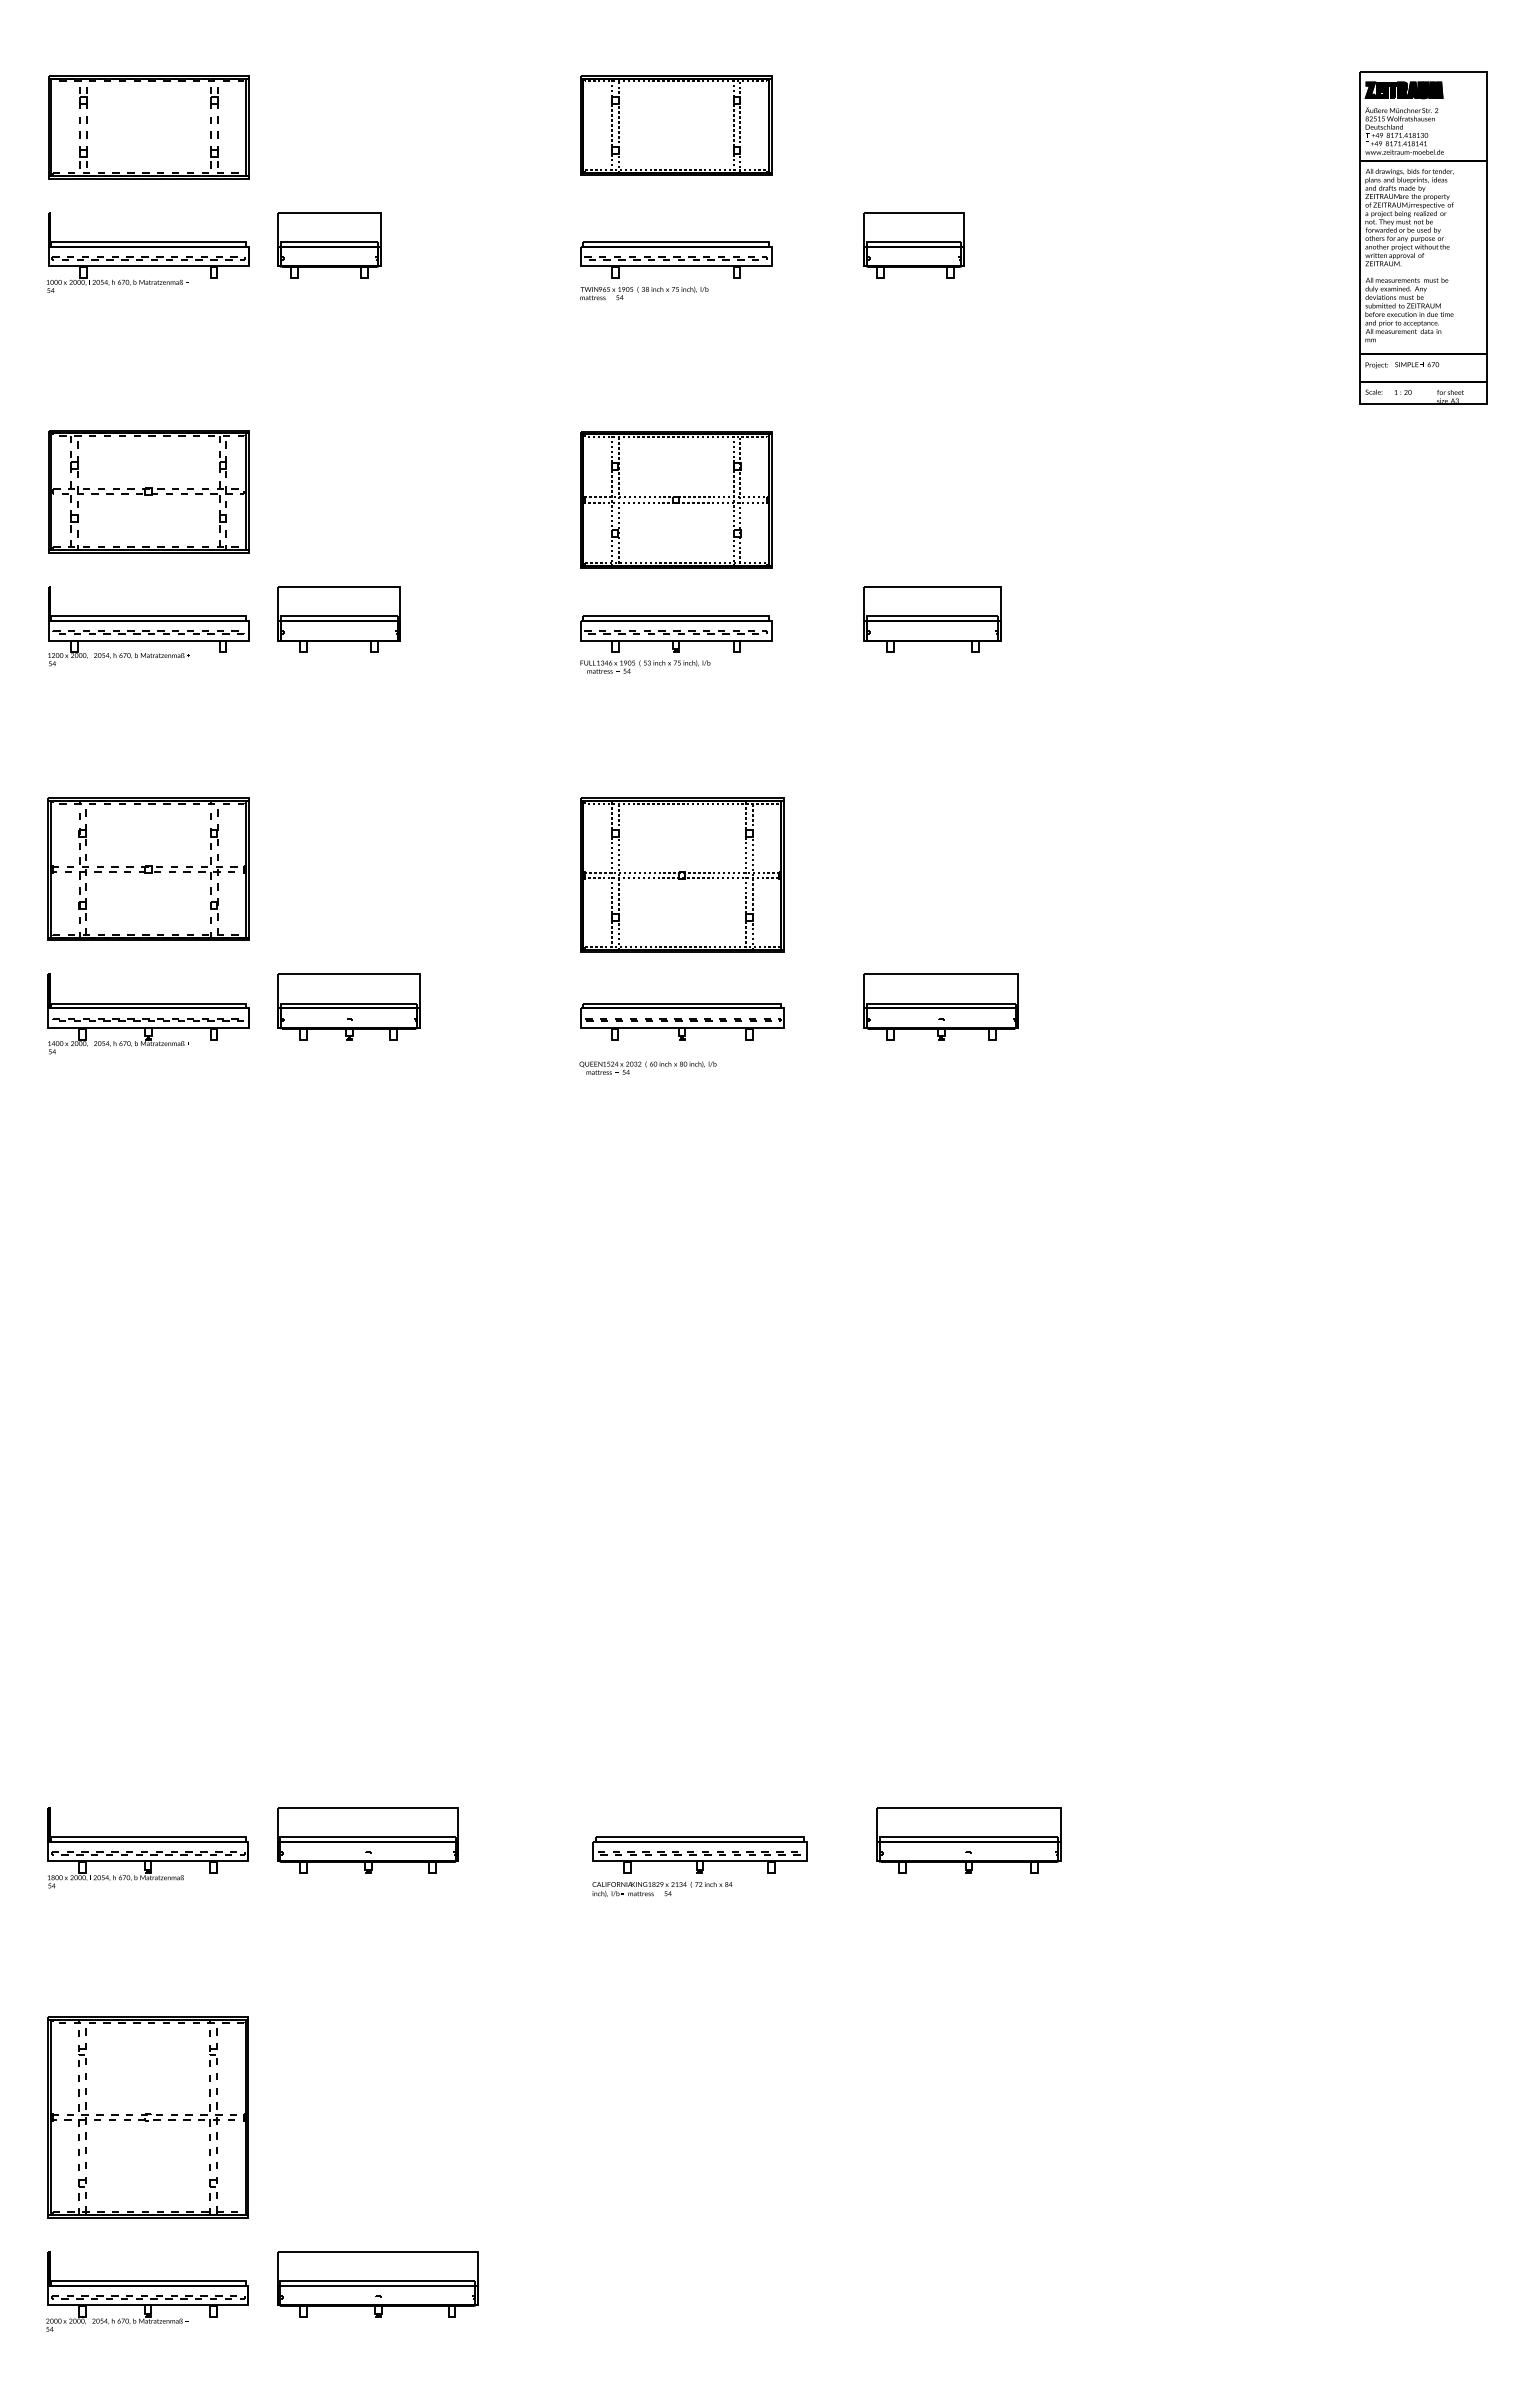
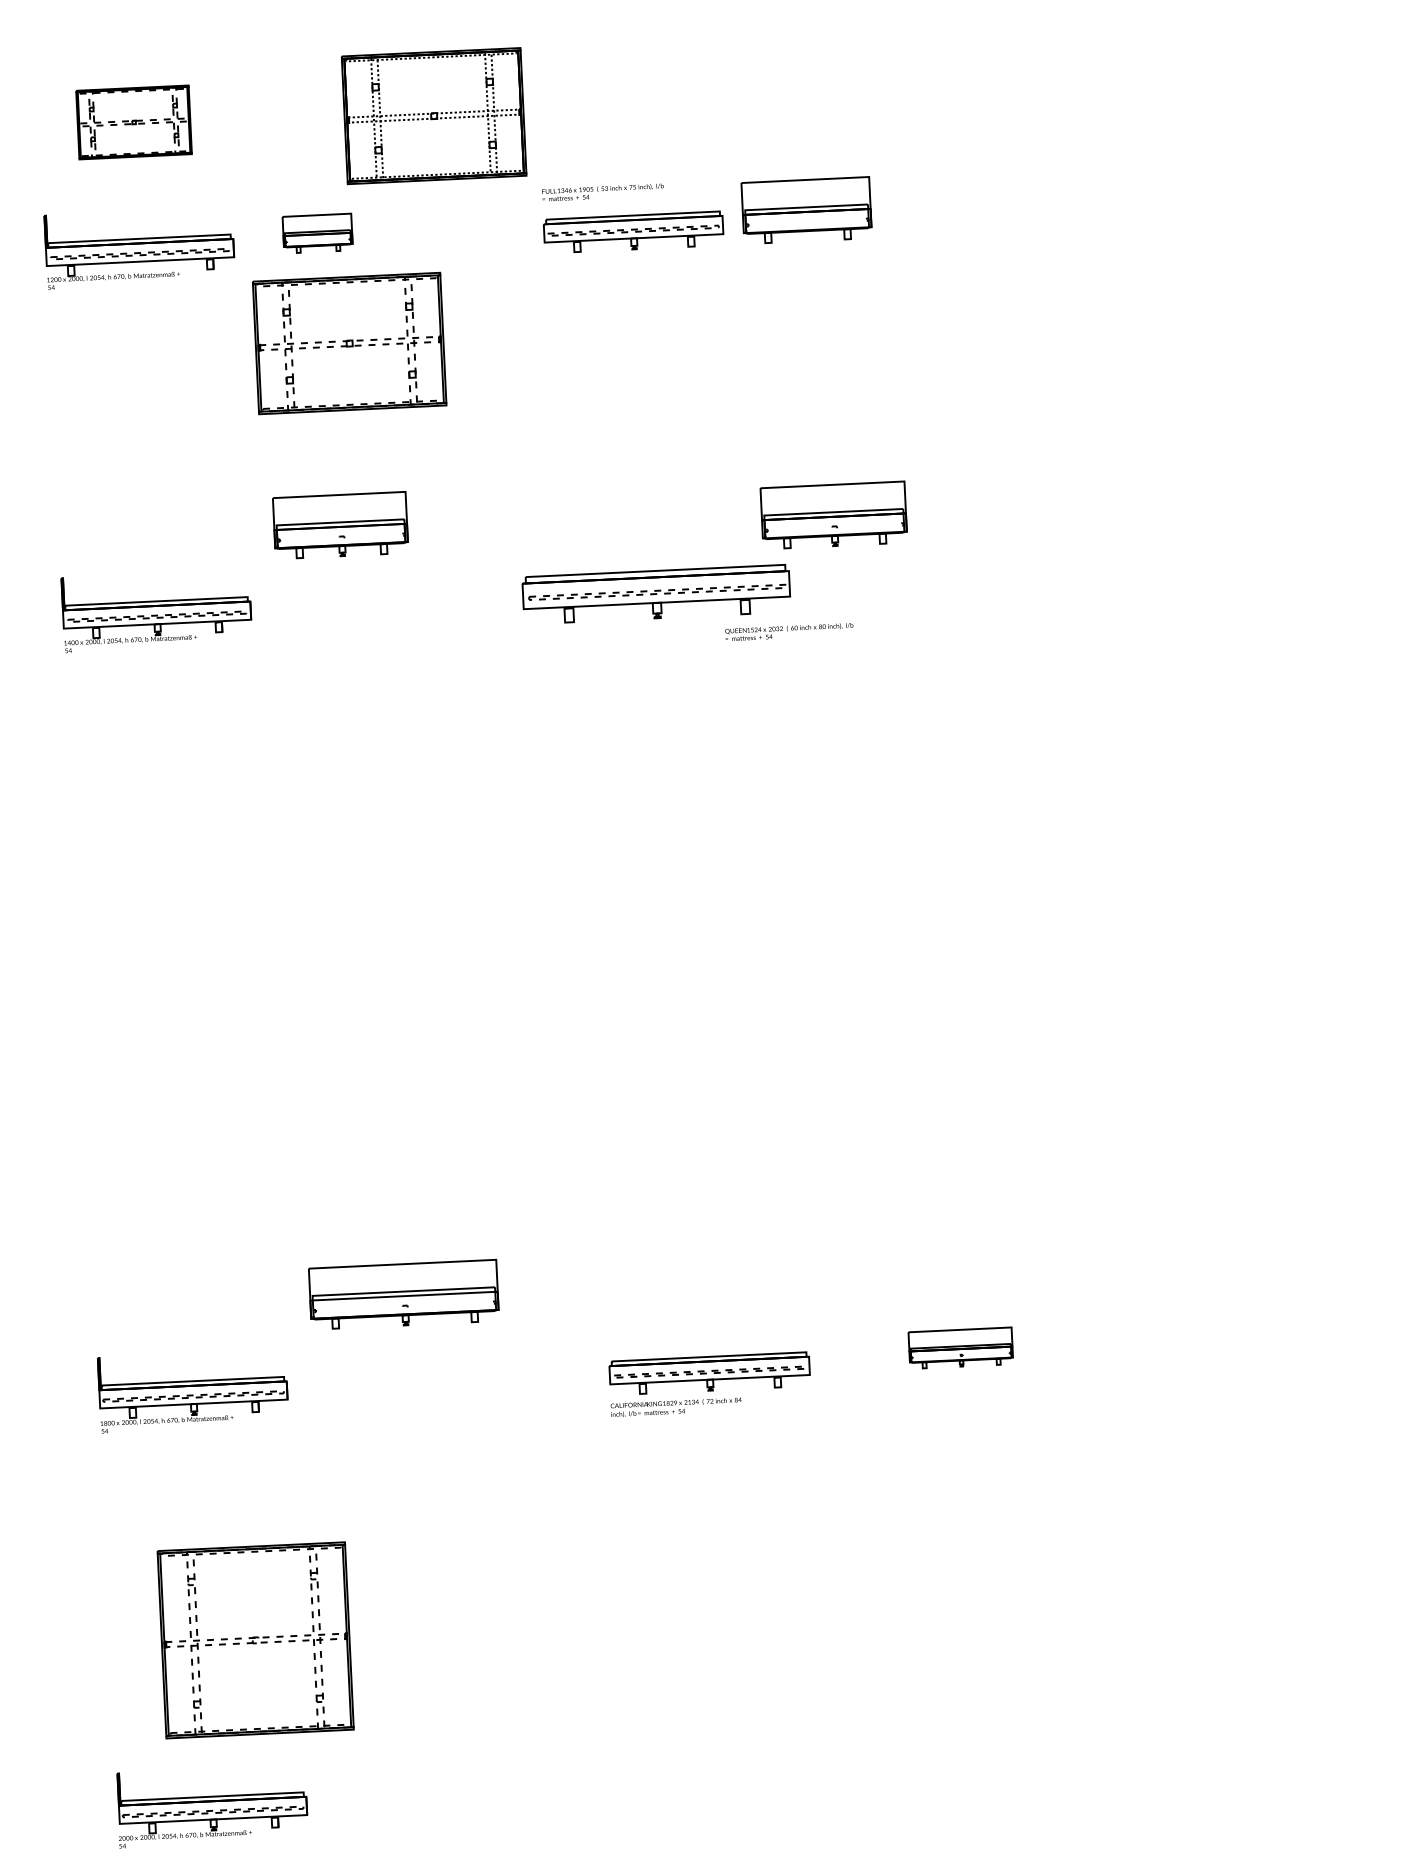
part: (148, 491) -> (133, 122), size x0.6
part: (676, 499) -> (434, 115), moved
part: (338, 619) -> (317, 233), size x0.6
part: (932, 619) -> (806, 210), moved
text: (645, 666) -> (603, 191), moved
part: (148, 868) -> (349, 342), moved
part: (682, 874) -> (650, 457), removed
part: (348, 1006) -> (340, 525), moved
part: (940, 1006) -> (833, 514), moved
part: (682, 1021) -> (656, 594), size x1.4
text: (647, 1067) -> (788, 631), moved
part: (367, 1840) -> (398, 1374), removed
part: (968, 1840) -> (960, 1348), size x0.6
part: (147, 2117) -> (255, 1640), moved
part: (377, 2284) -> (403, 1294), moved

